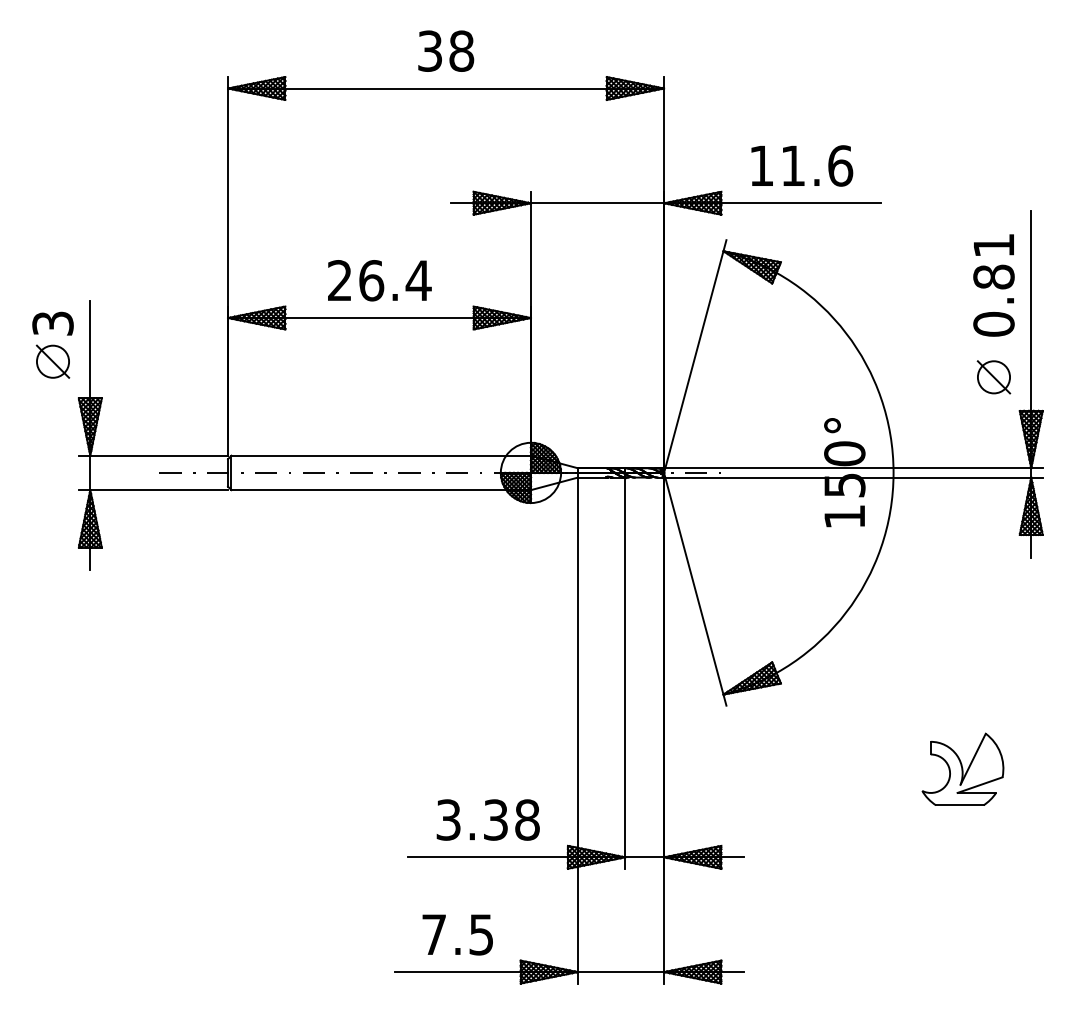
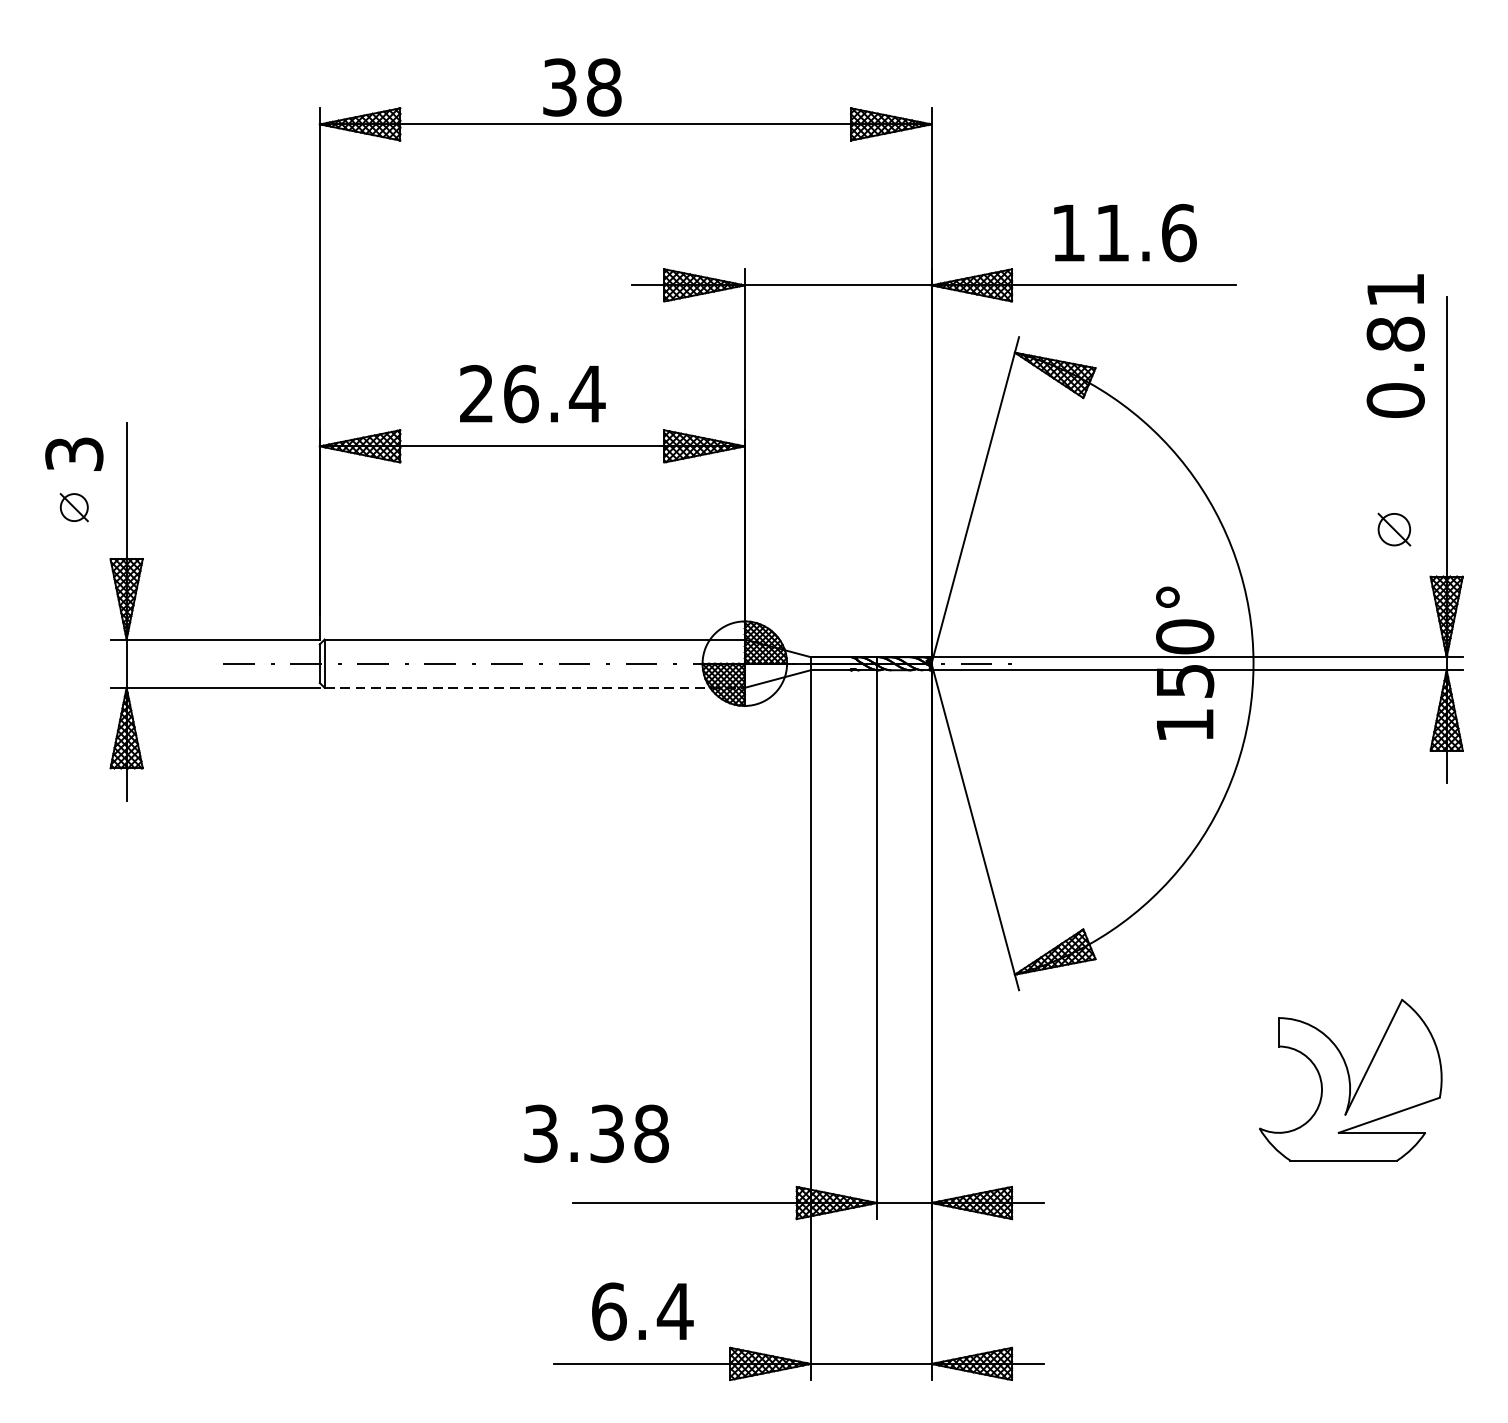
text: (446, 50) -> (582, 86), moved
text: (993, 285) -> (1395, 346), moved
part: (52, 361) -> (73, 507), size x0.6
part: (993, 377) -> (1393, 529), size x0.7
line: (381, 490) -> (535, 688), solid -> dashed
part: (962, 768) -> (1350, 1078), size x1.6
text: (487, 819) -> (595, 1133), moved
text: (458, 934) -> (643, 1311), 7.5 -> 6.4

